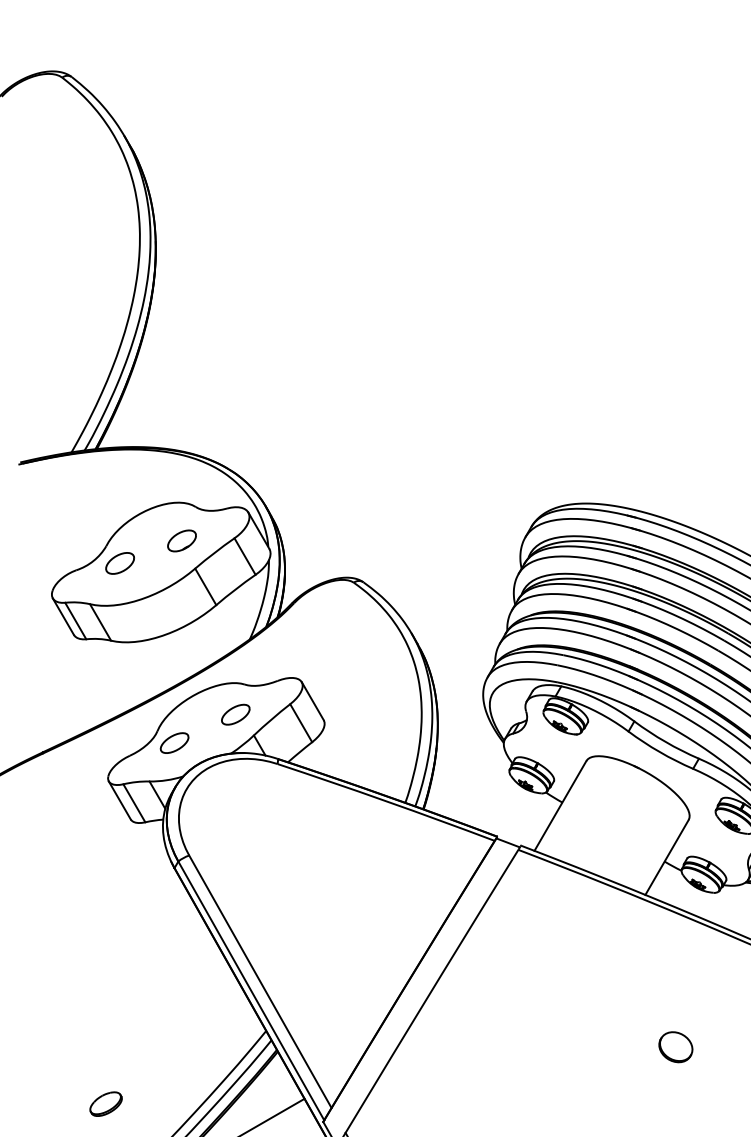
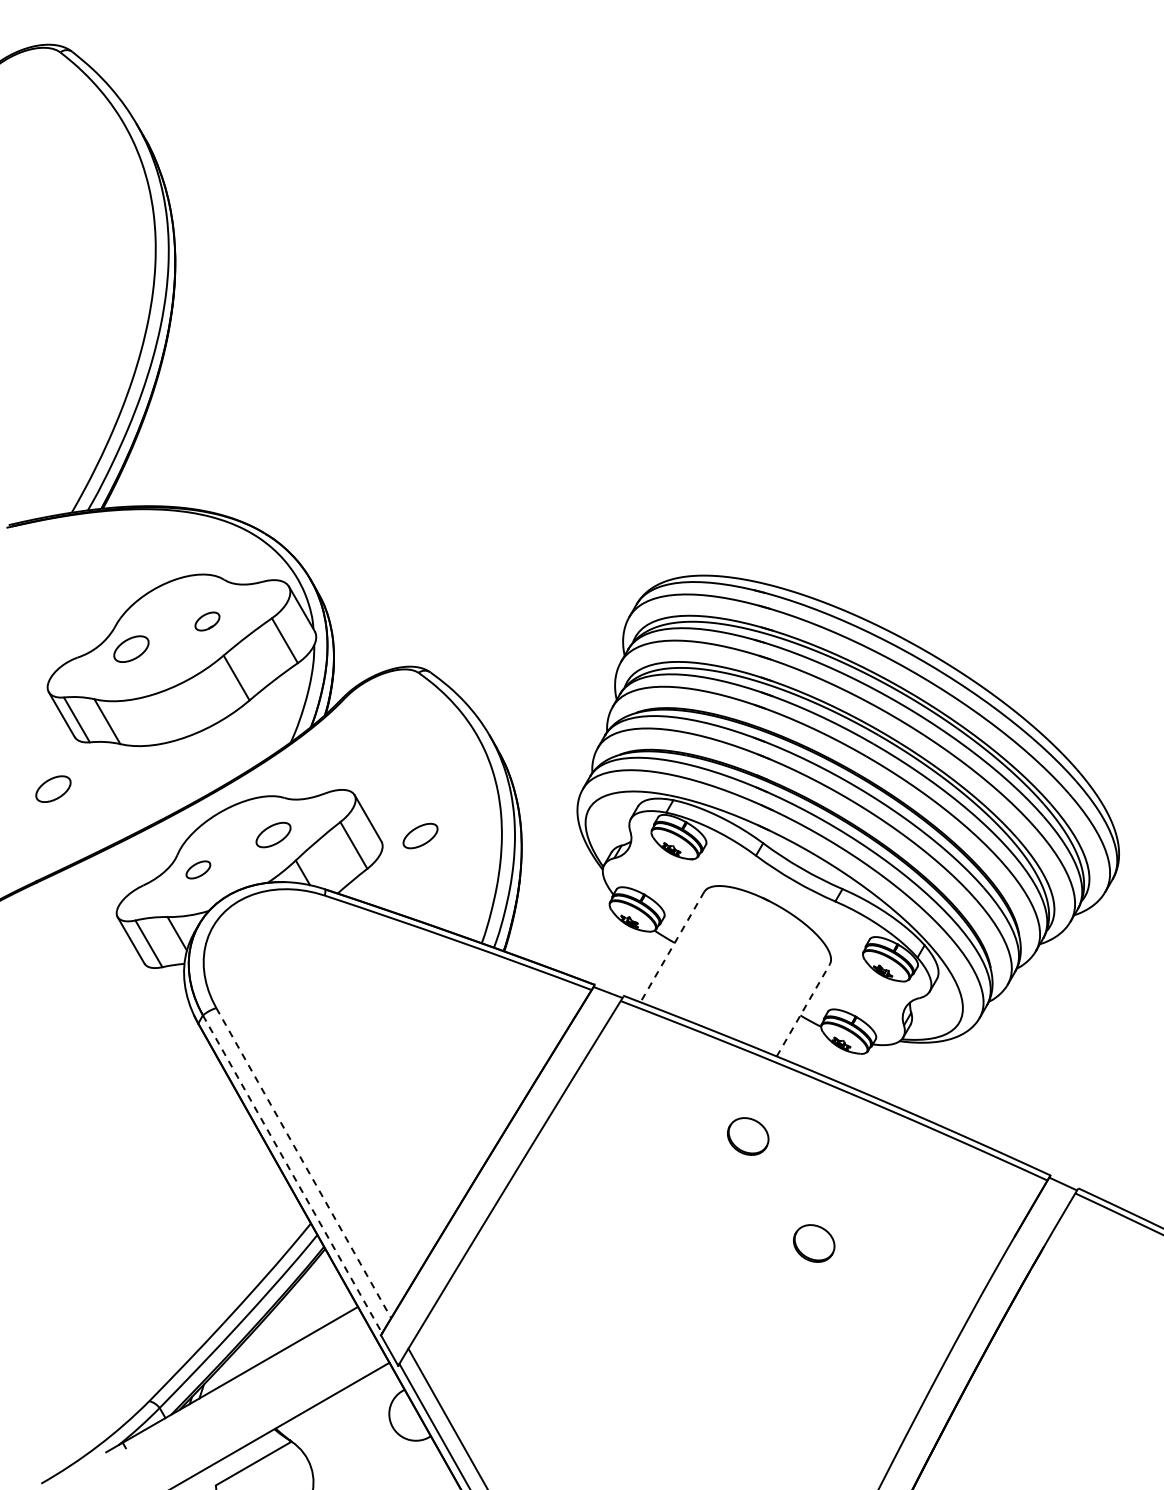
part: (182, 540) -> (207, 621), size x0.7
part: (56, 676) -> (53, 788), added
part: (355, 715) -> (420, 835), added
part: (174, 742) -> (198, 869), size x0.7
line: (560, 806) -> (672, 947), solid -> dashed
line: (667, 856) -> (803, 1009), solid -> dashed
part: (622, 960) -> (748, 1136), added
line: (260, 982) -> (303, 1163), solid -> dashed
line: (251, 991) -> (292, 1174), solid -> dashed
part: (105, 1104) -> (113, 1313), removed

